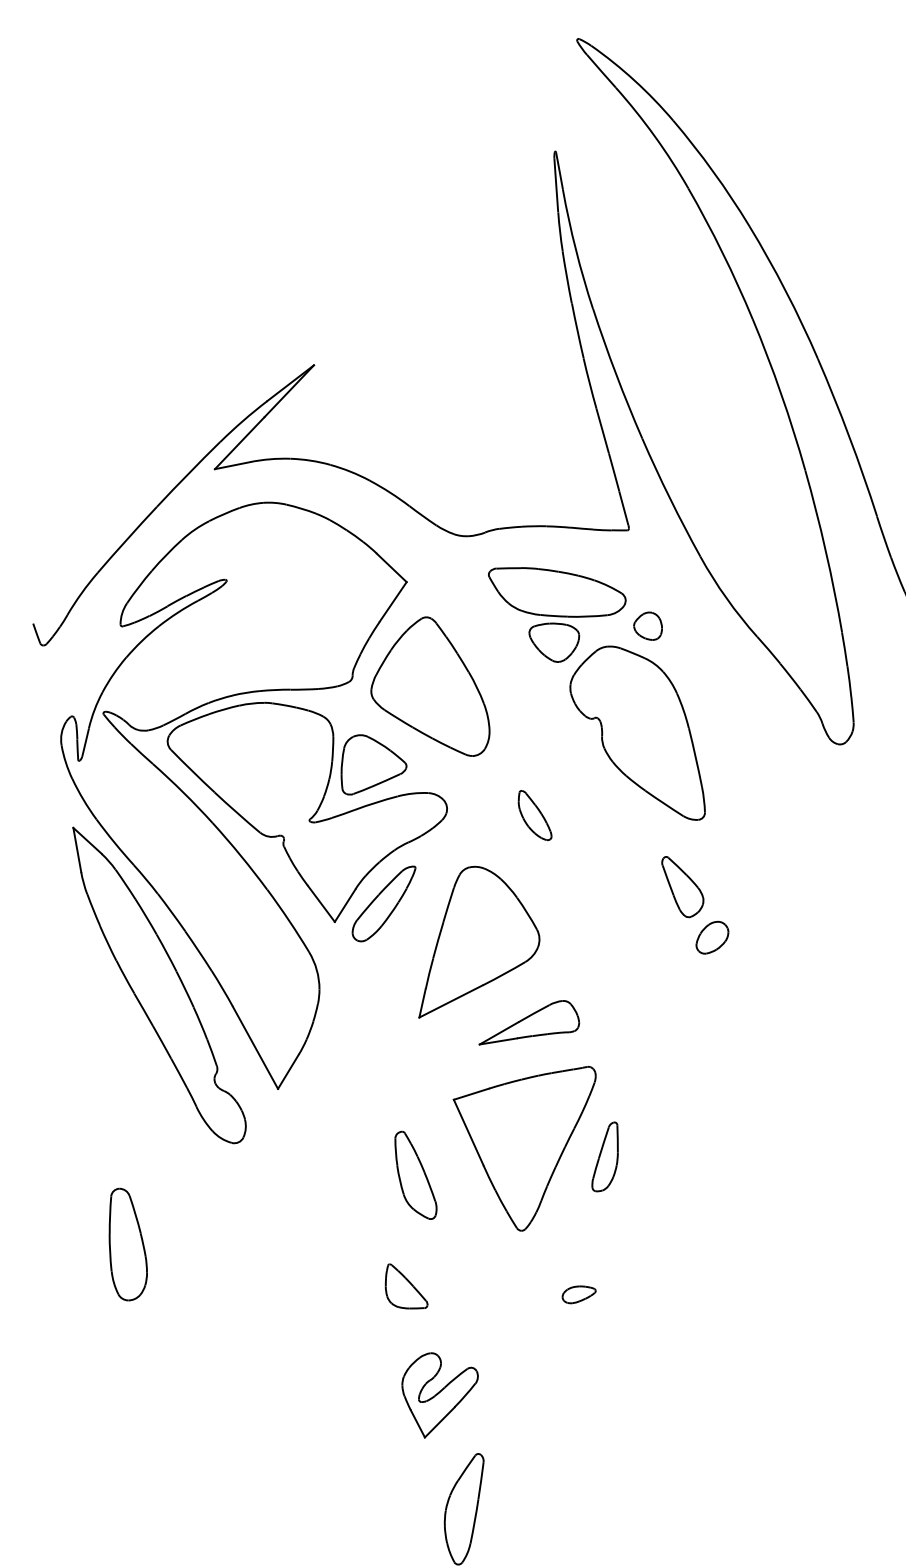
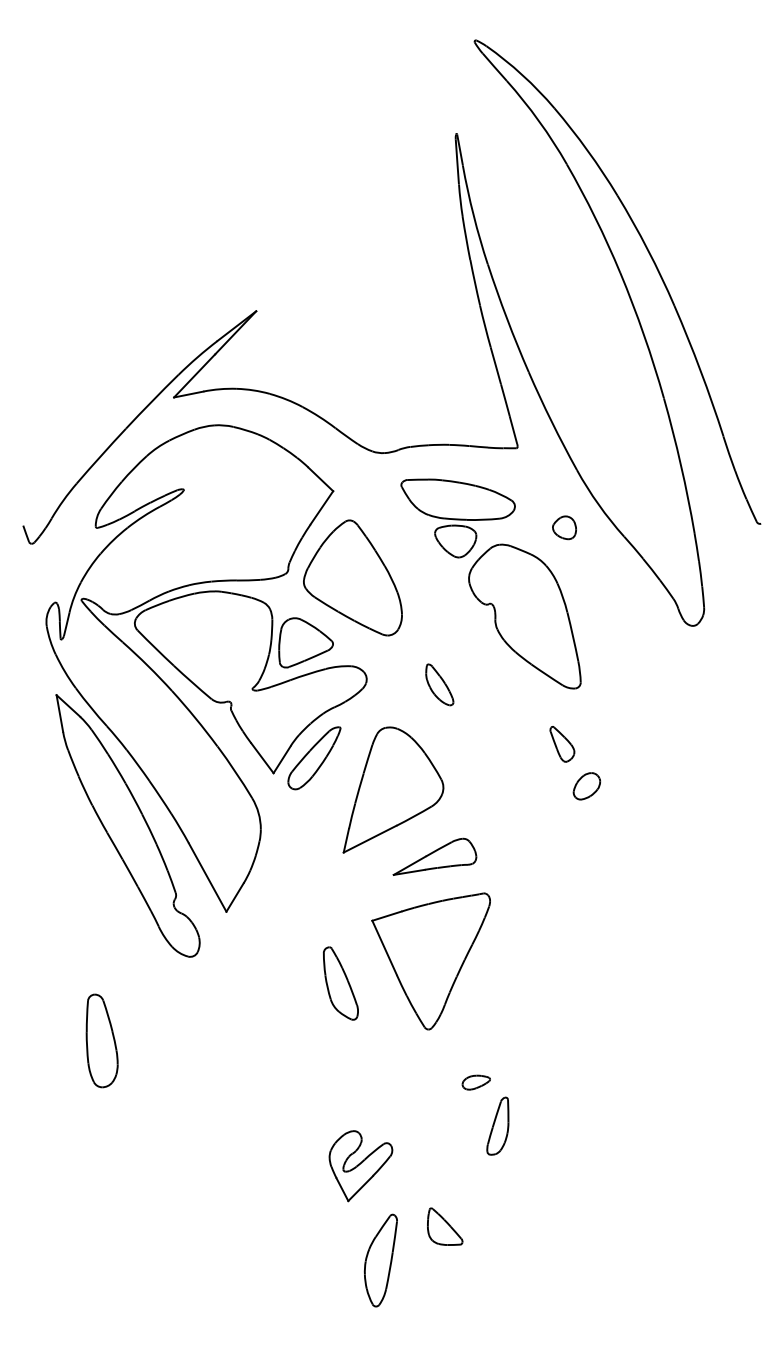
part: (648, 625) -> (564, 527), moved
part: (682, 887) -> (562, 744), size x0.7
part: (604, 1156) -> (497, 1125), moved
part: (407, 1286) -> (445, 1226), moved

